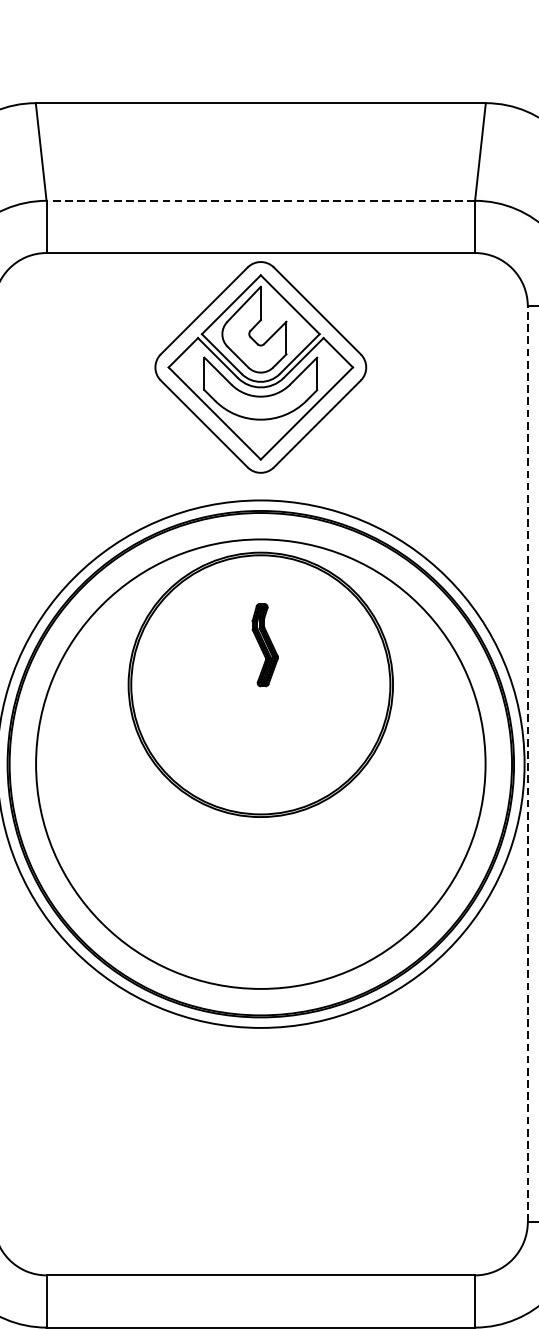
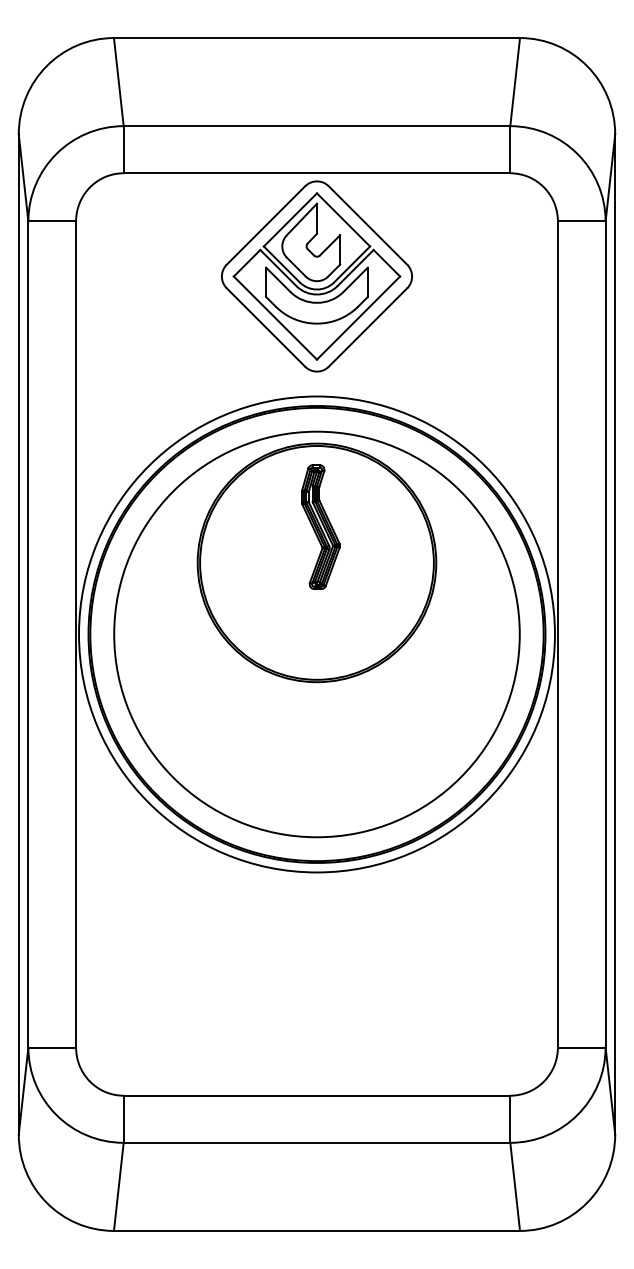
line: (260, 201) -> (316, 126), dashed -> solid
part: (264, 644) -> (320, 526), size x1.67
line: (527, 764) -> (557, 634), dashed -> solid

